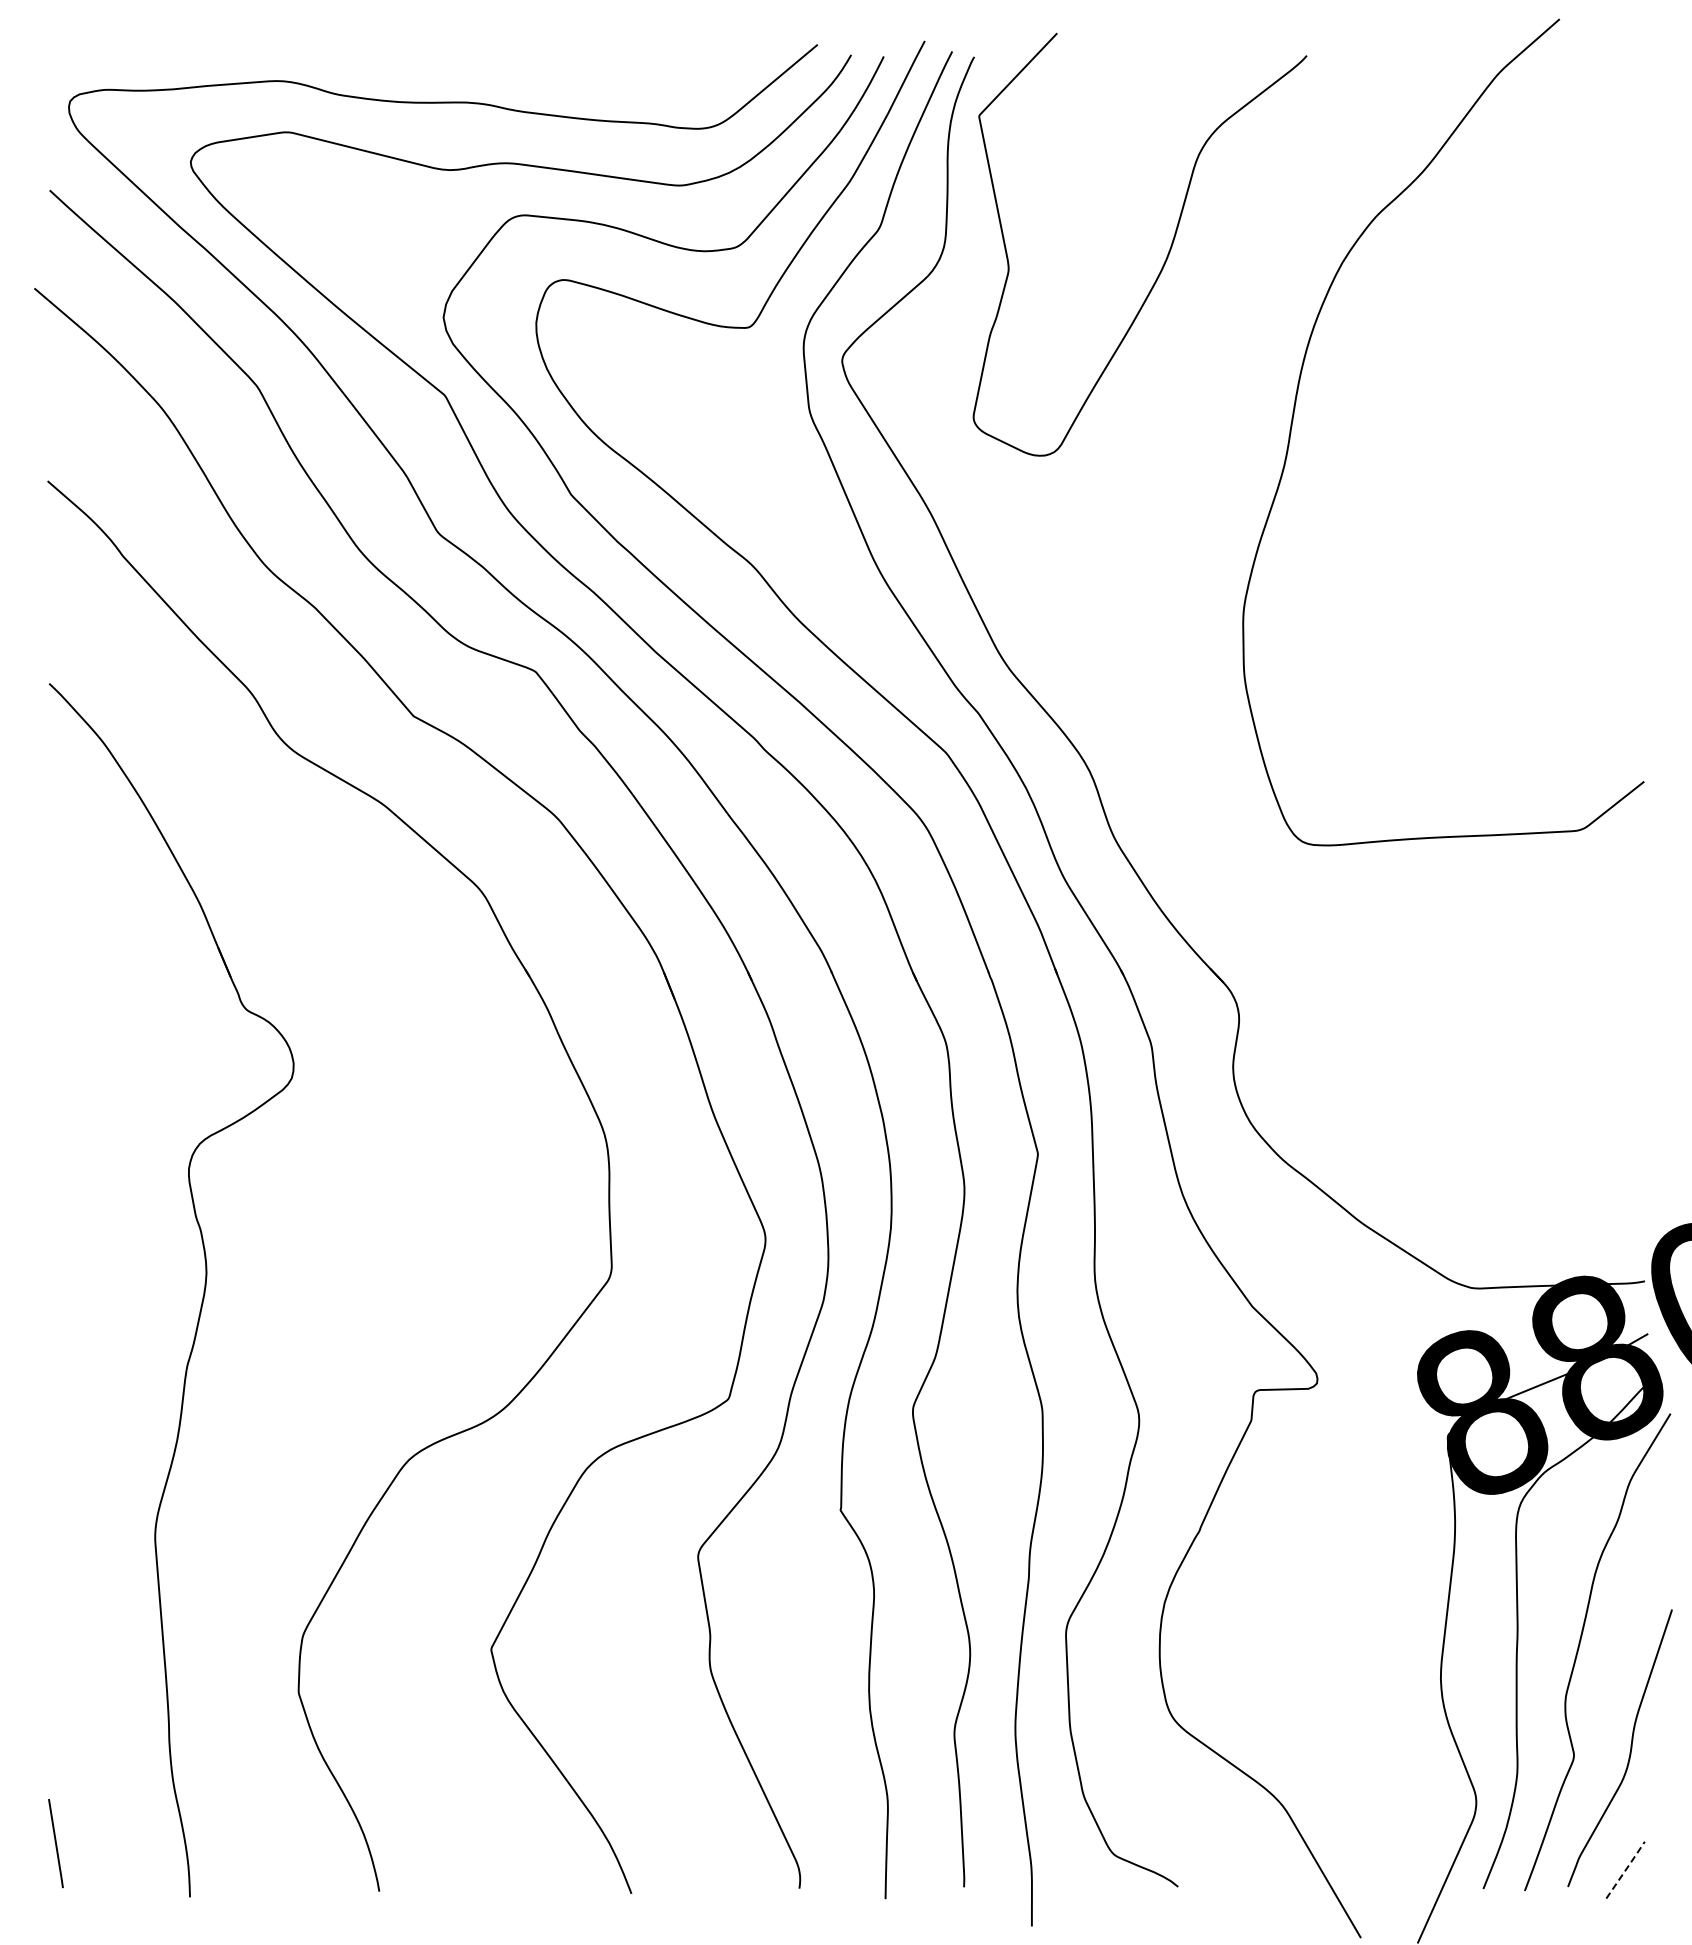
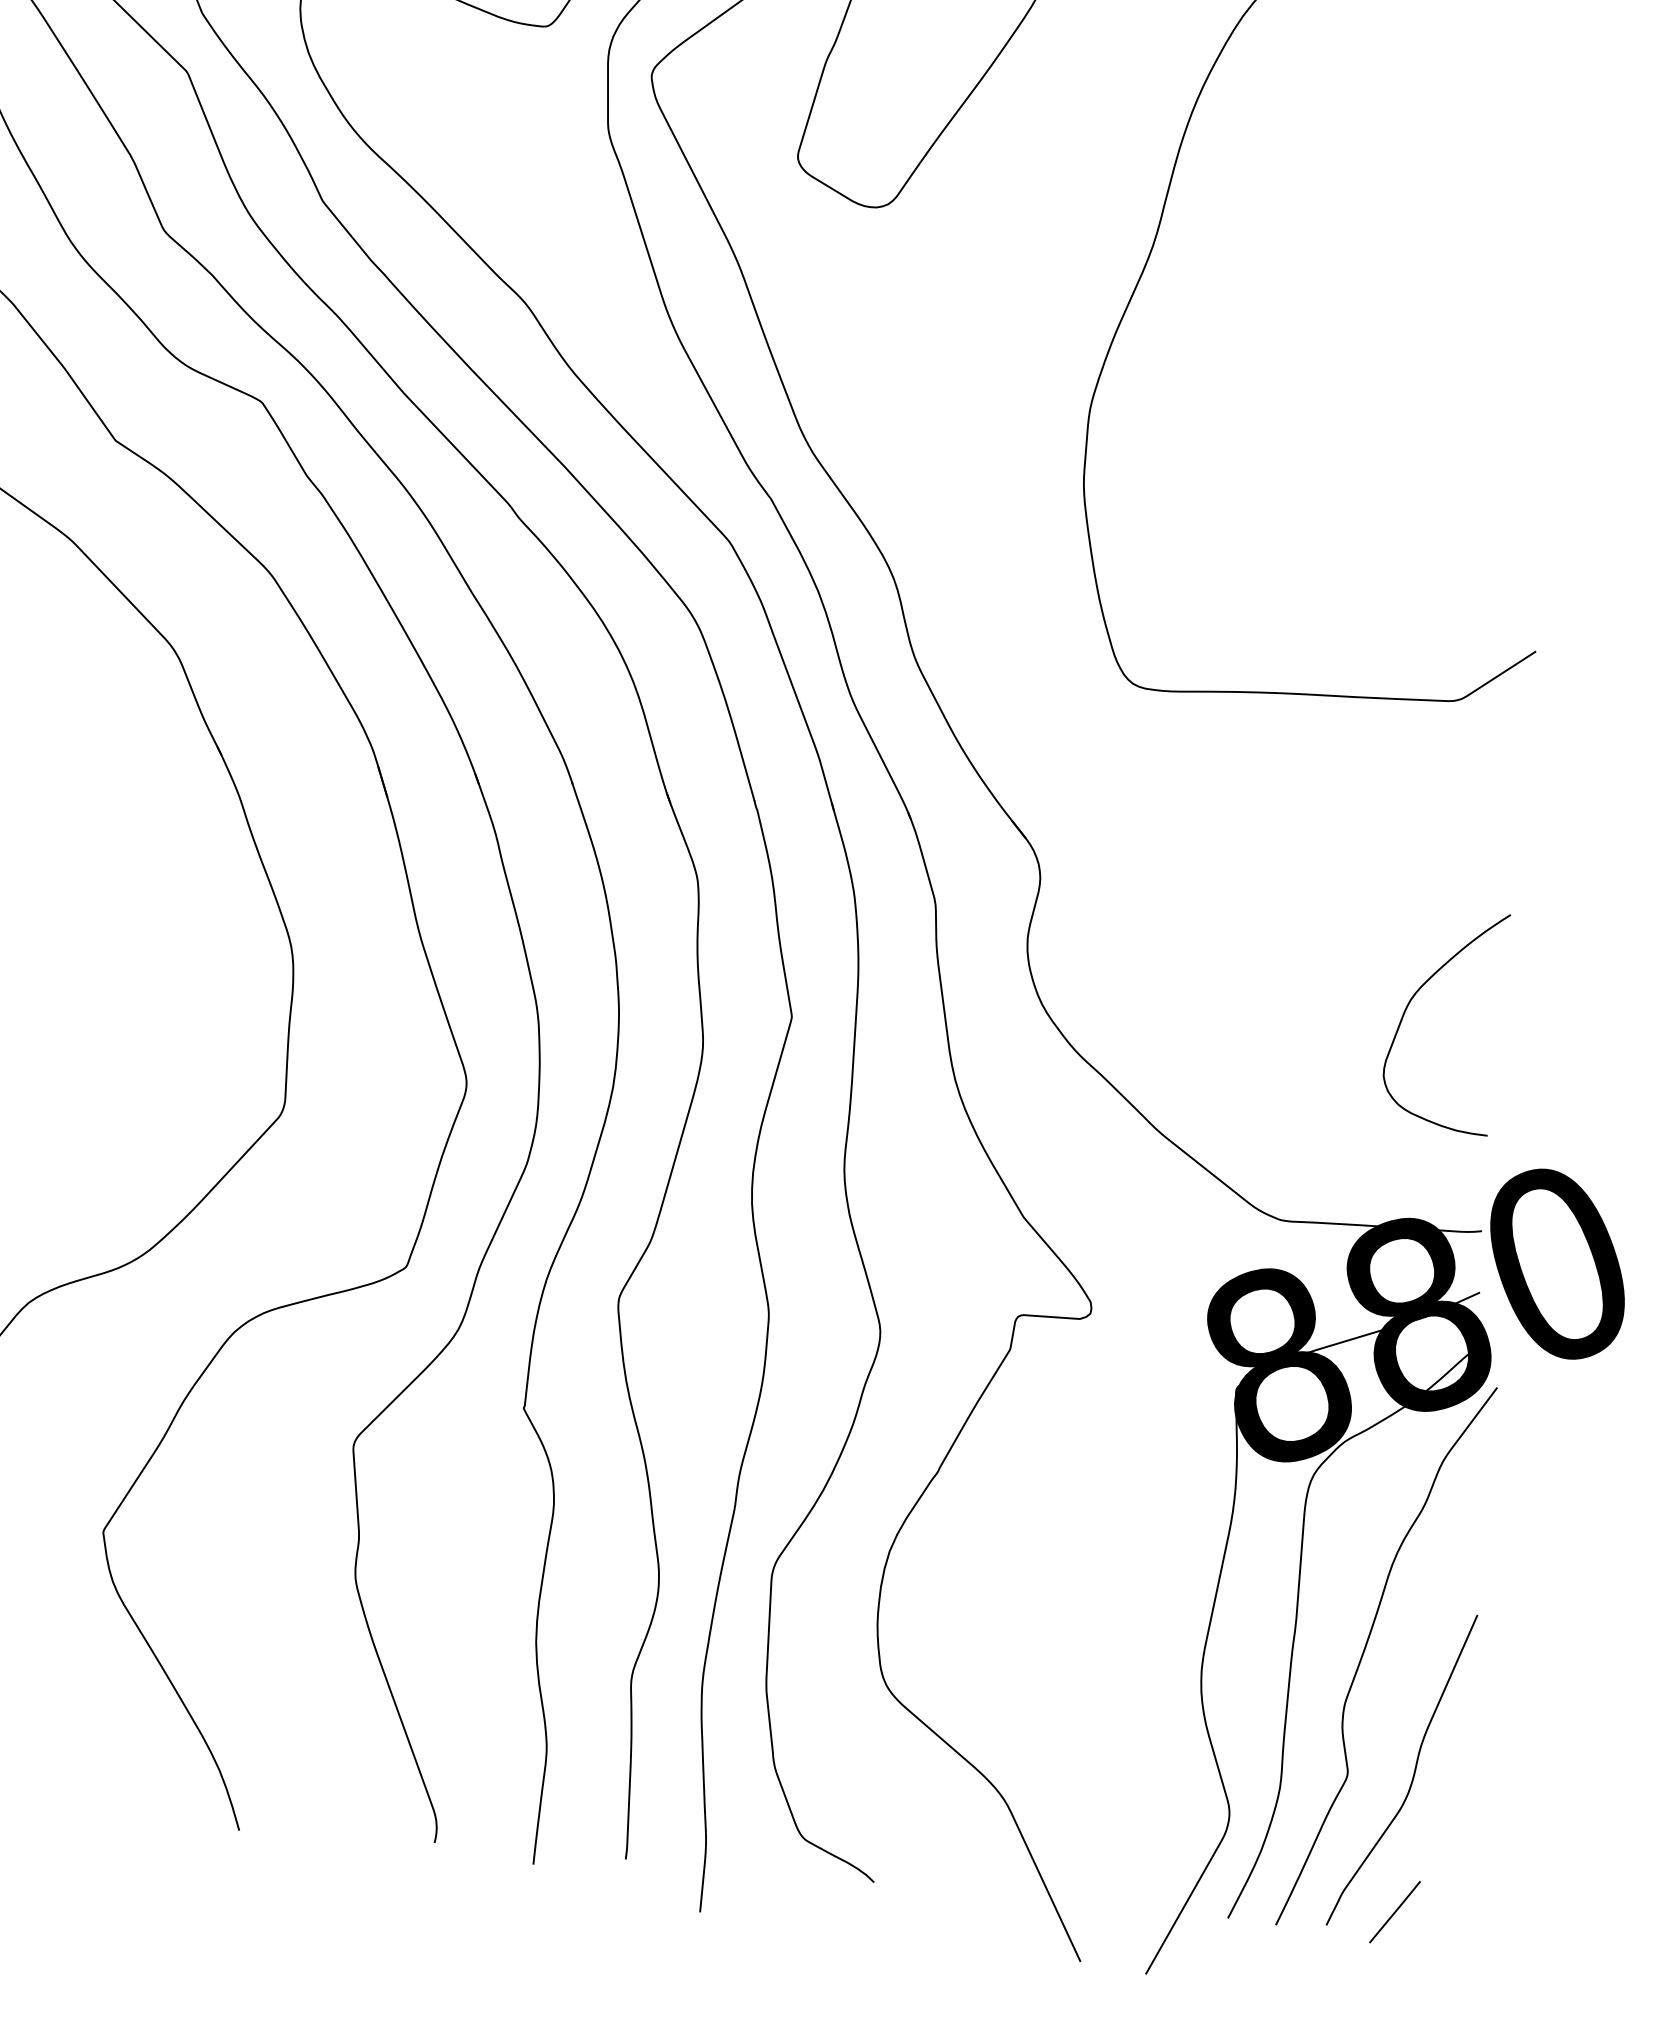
curve: (1567, 1088) -> (1413, 999), added
line: (1626, 1869) -> (1396, 1911), dashed -> solid

